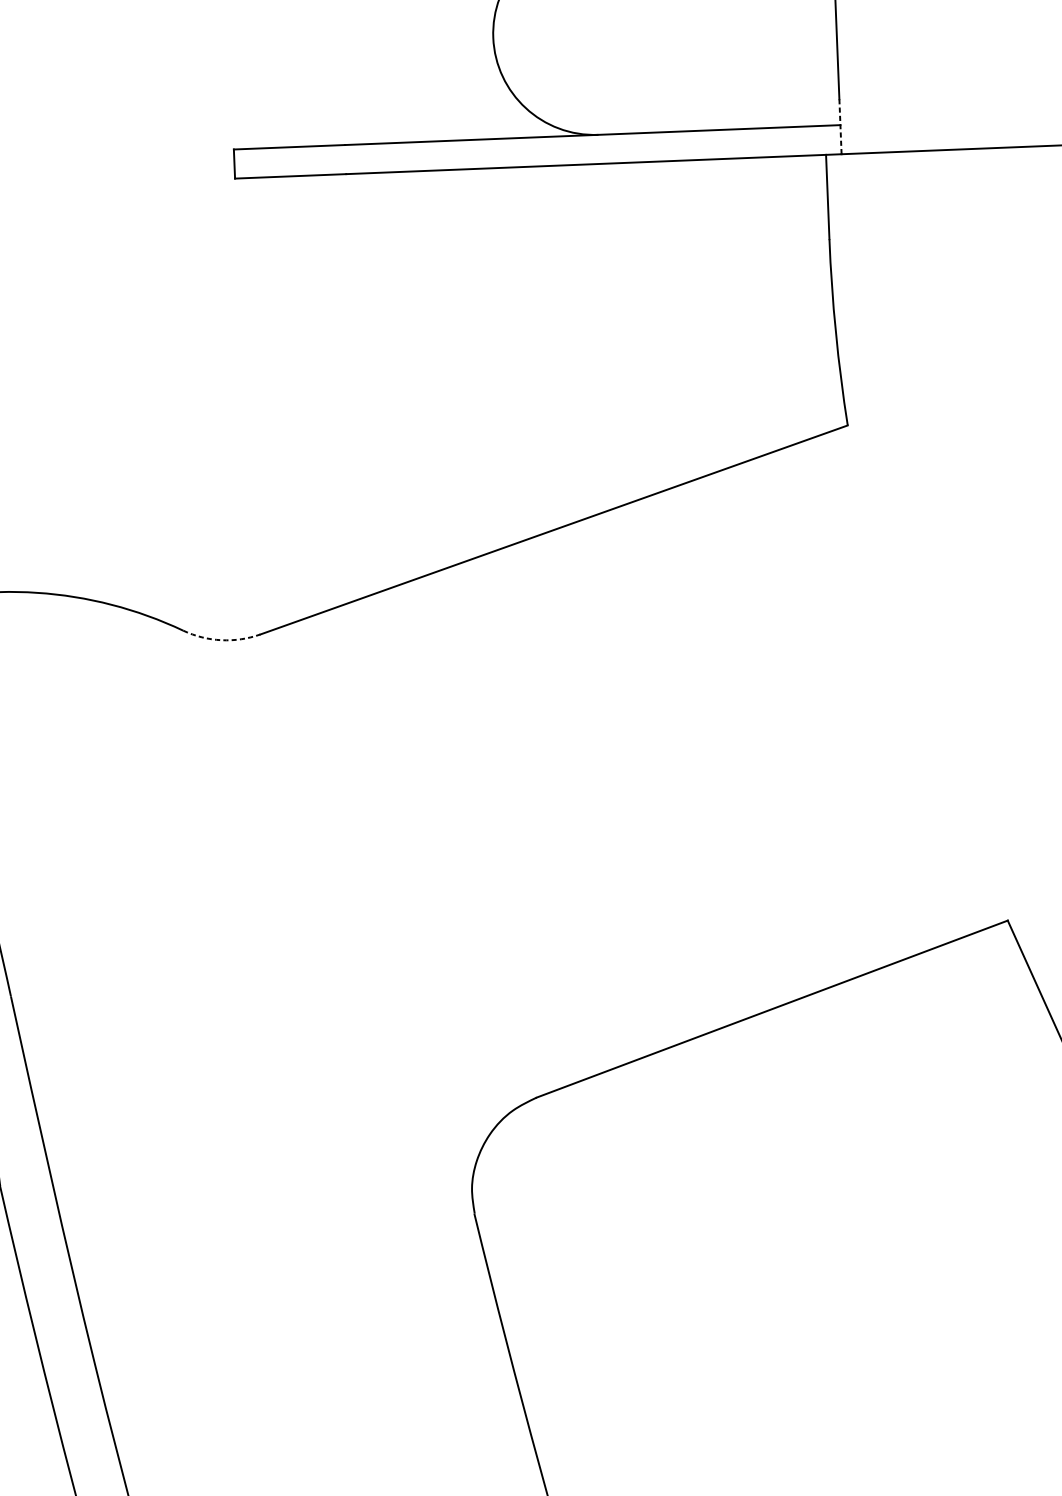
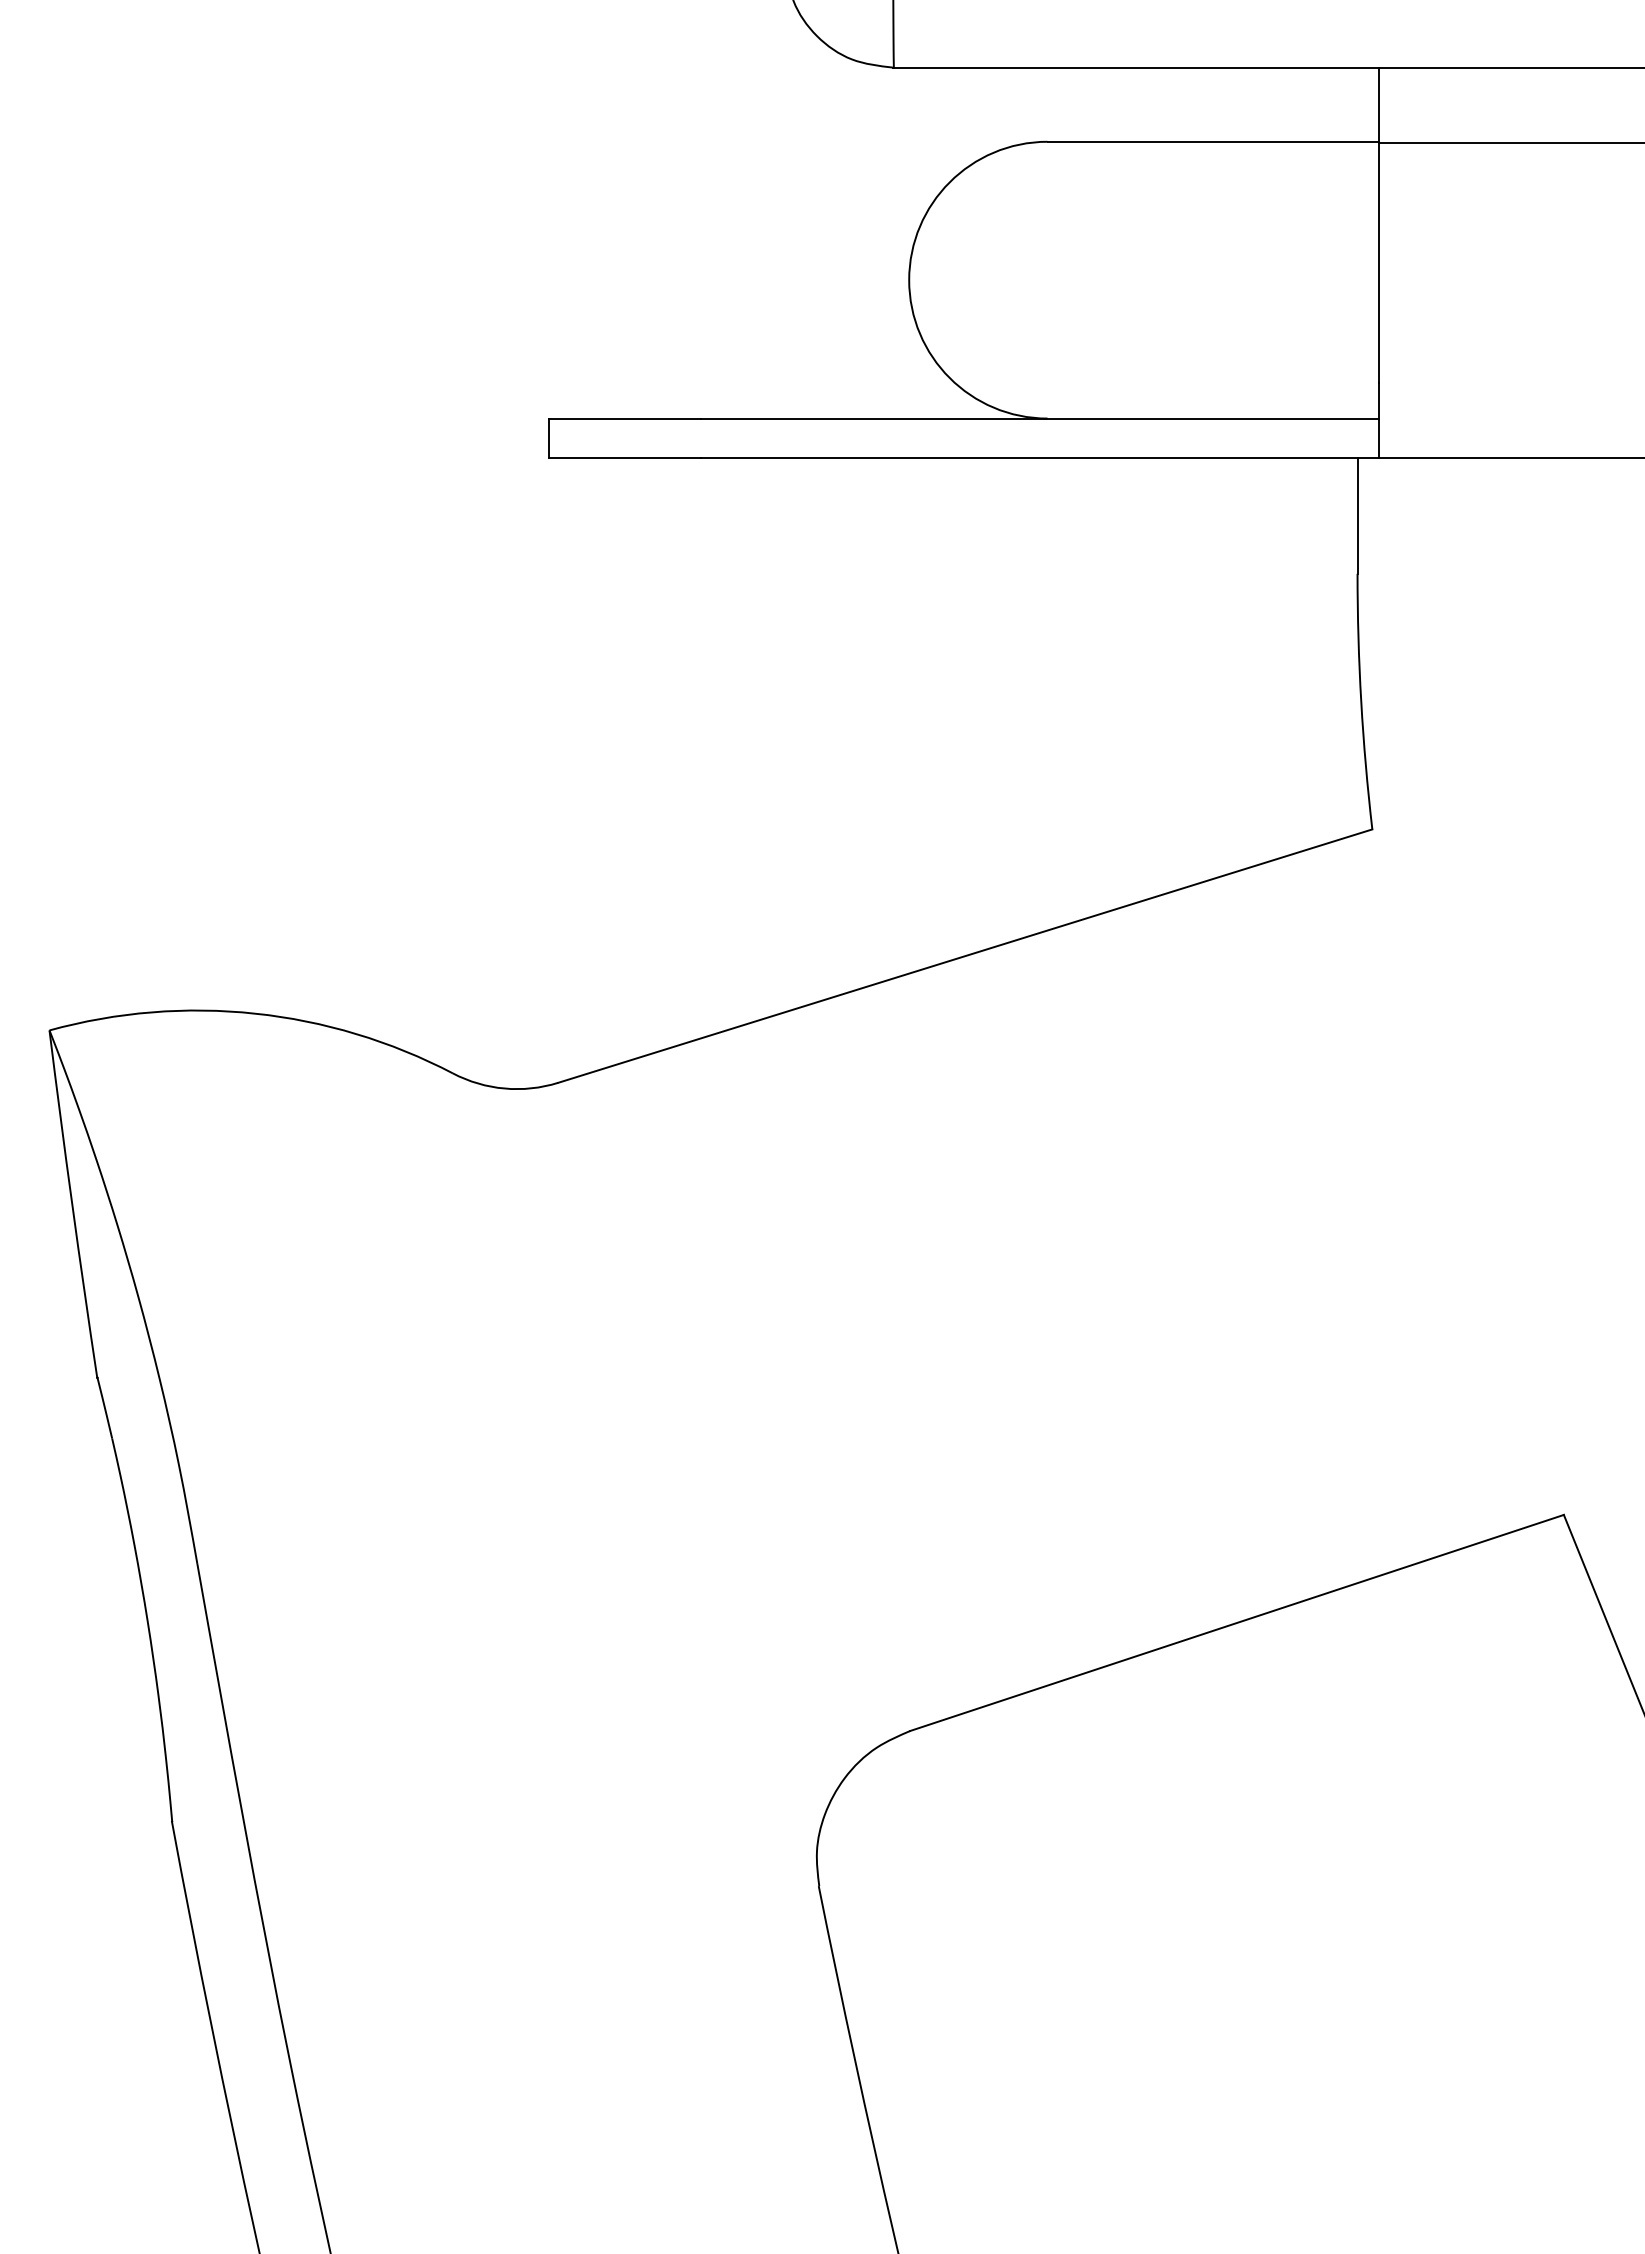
line: (840, 126) -> (1378, 420), dashed -> solid
arc: (221, 640) -> (504, 1088), dashed -> solid

